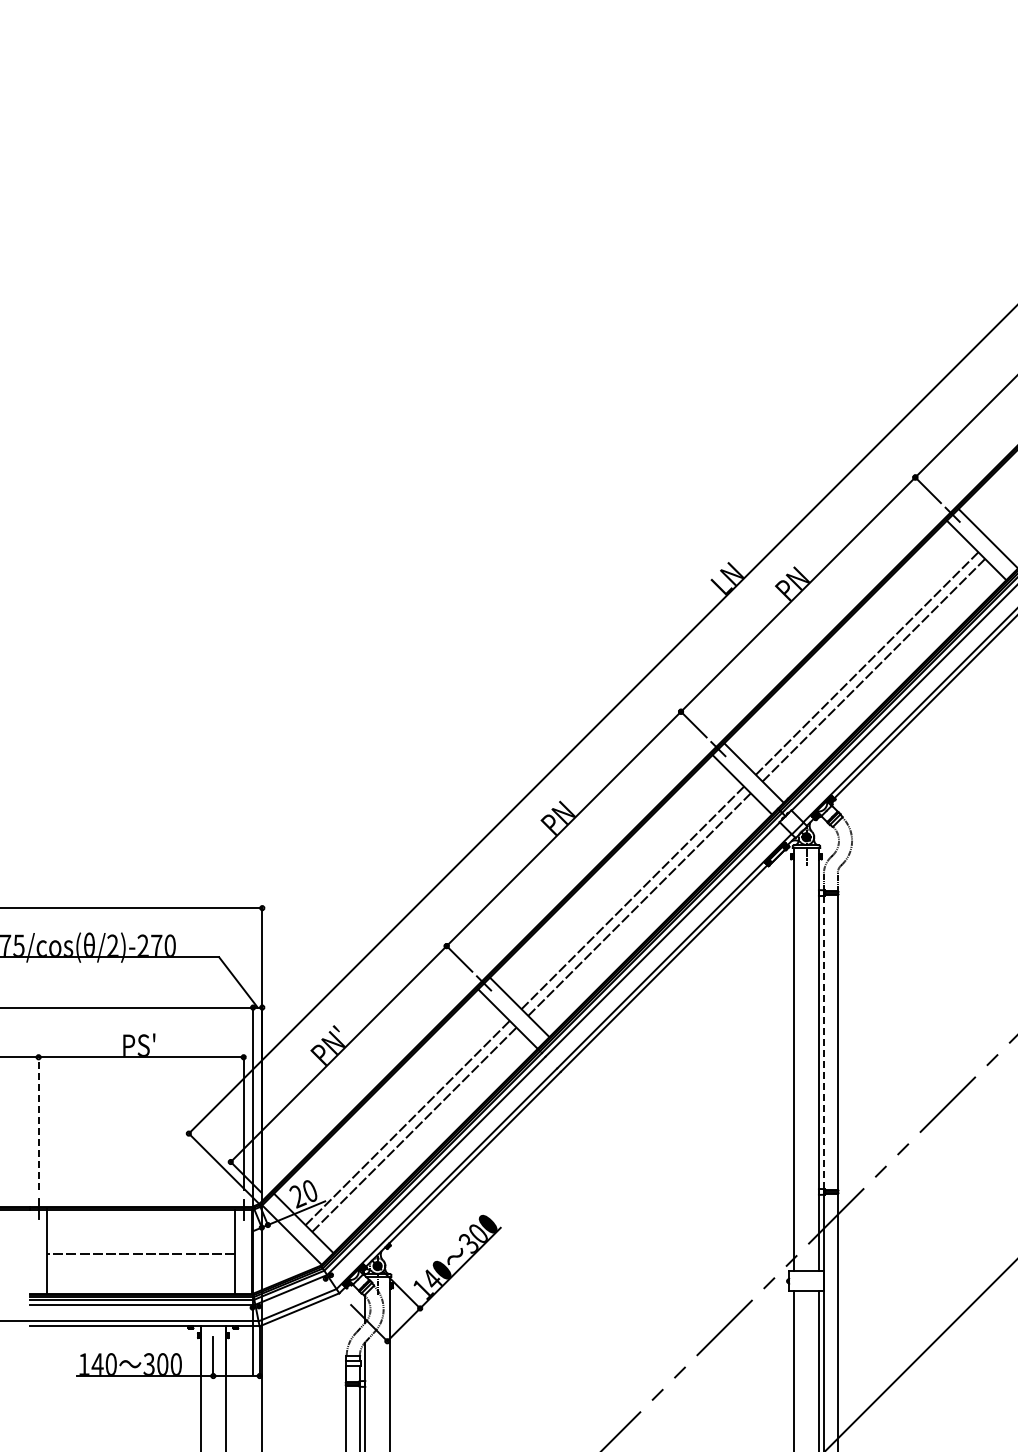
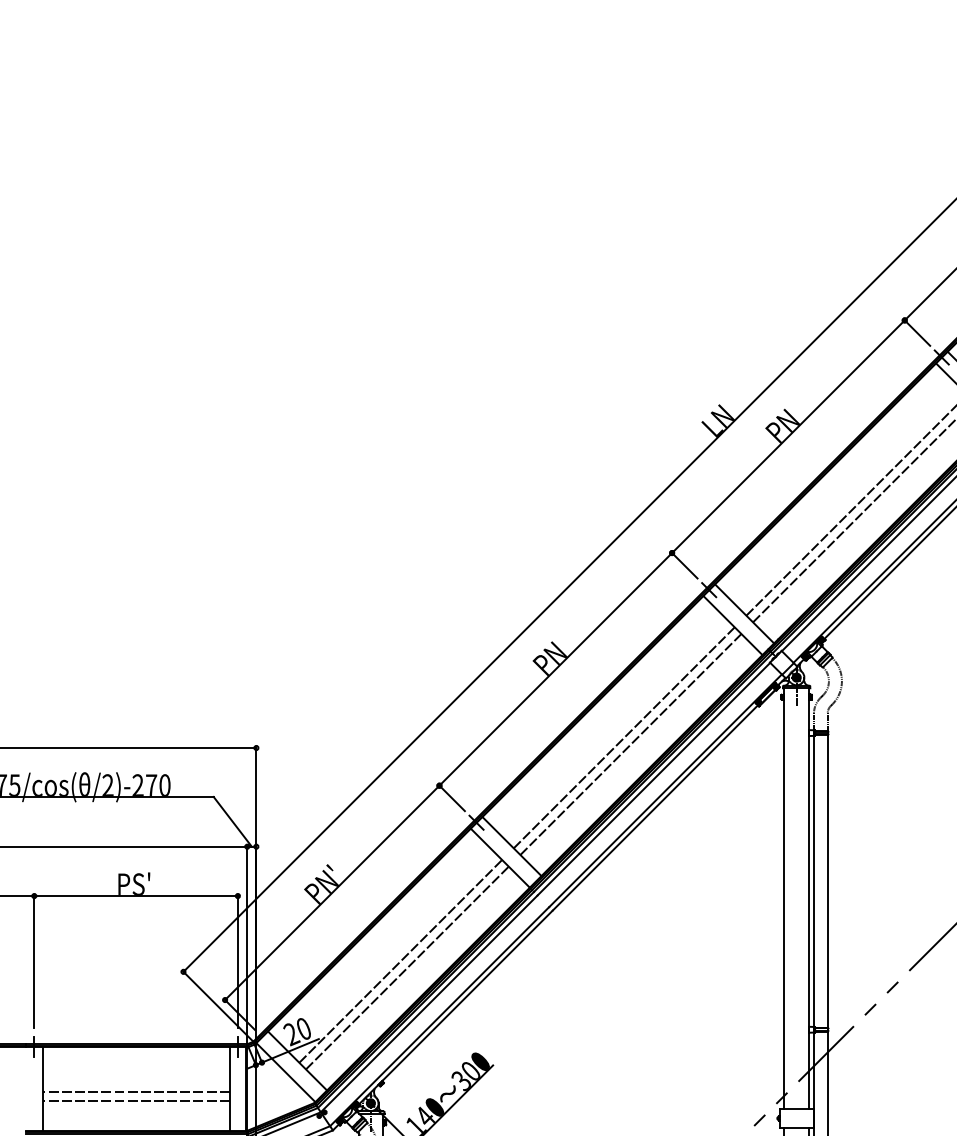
line: (823, 1042) -> (813, 881), dashed -> solid
line: (38, 1122) -> (34, 960), dashed -> solid
line: (140, 1263) -> (135, 1100), added

